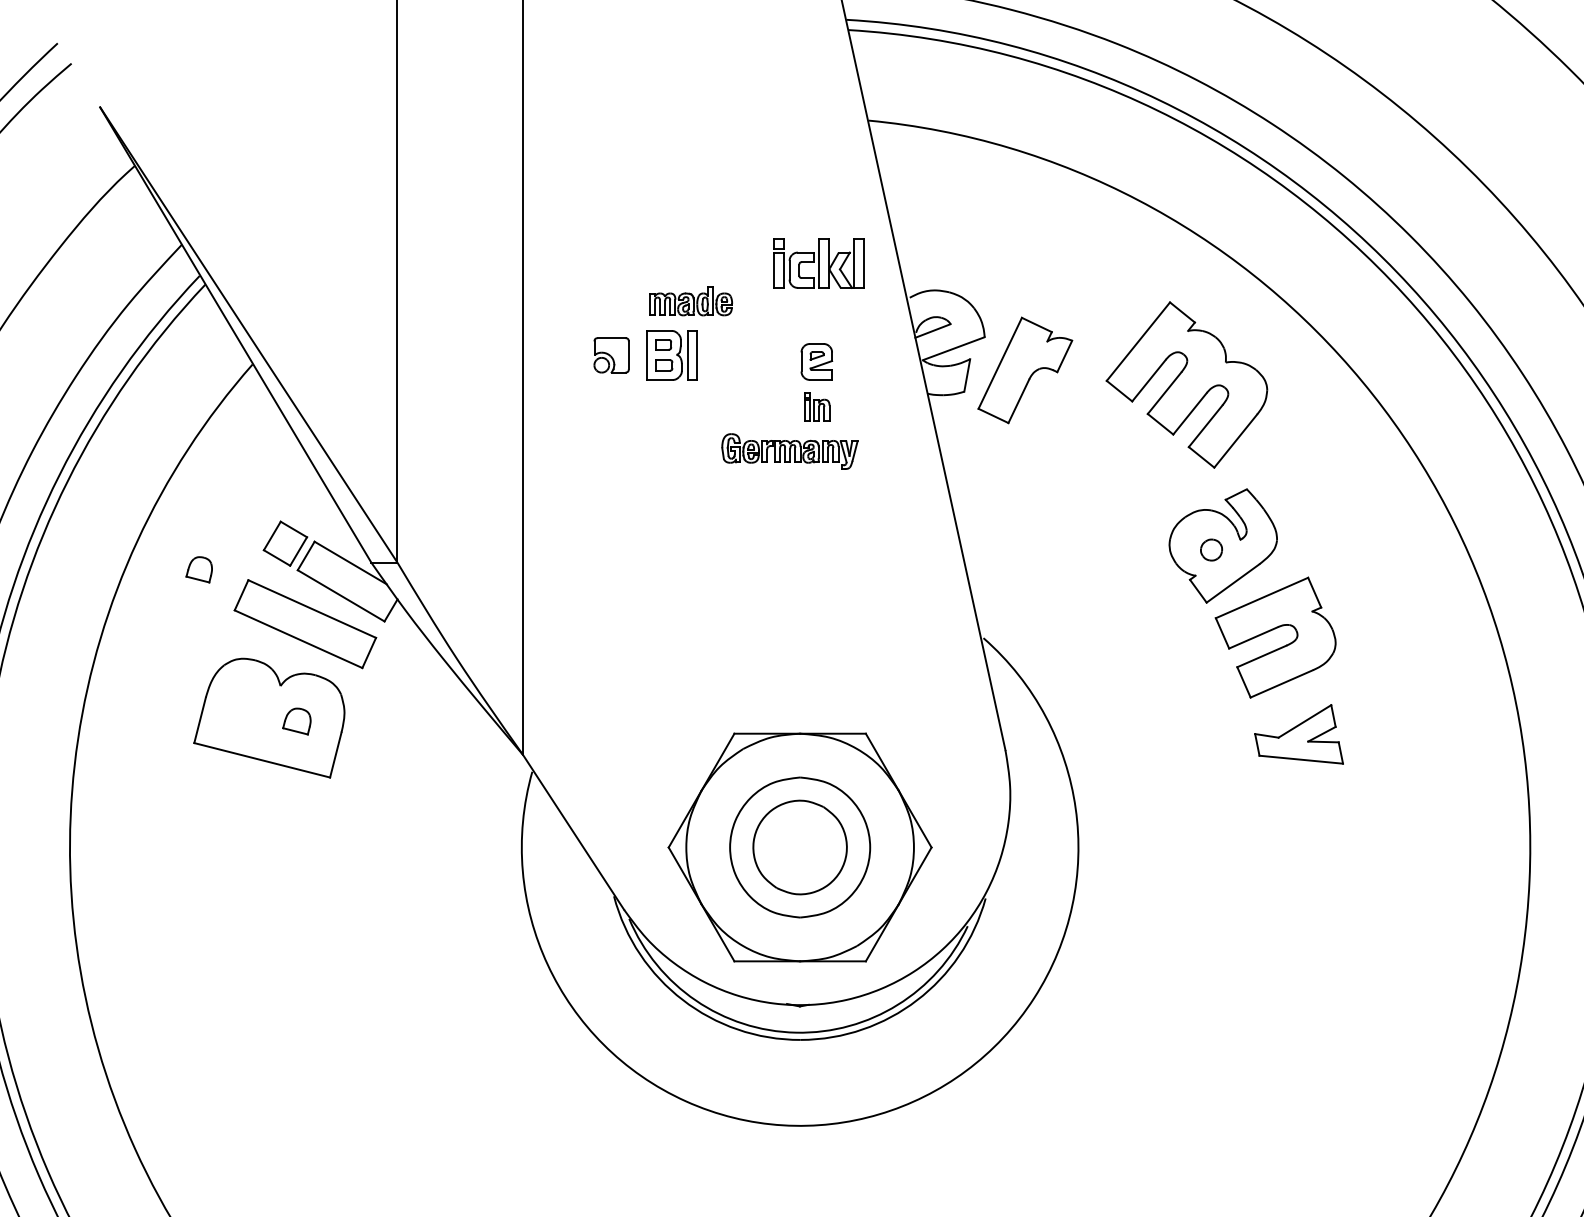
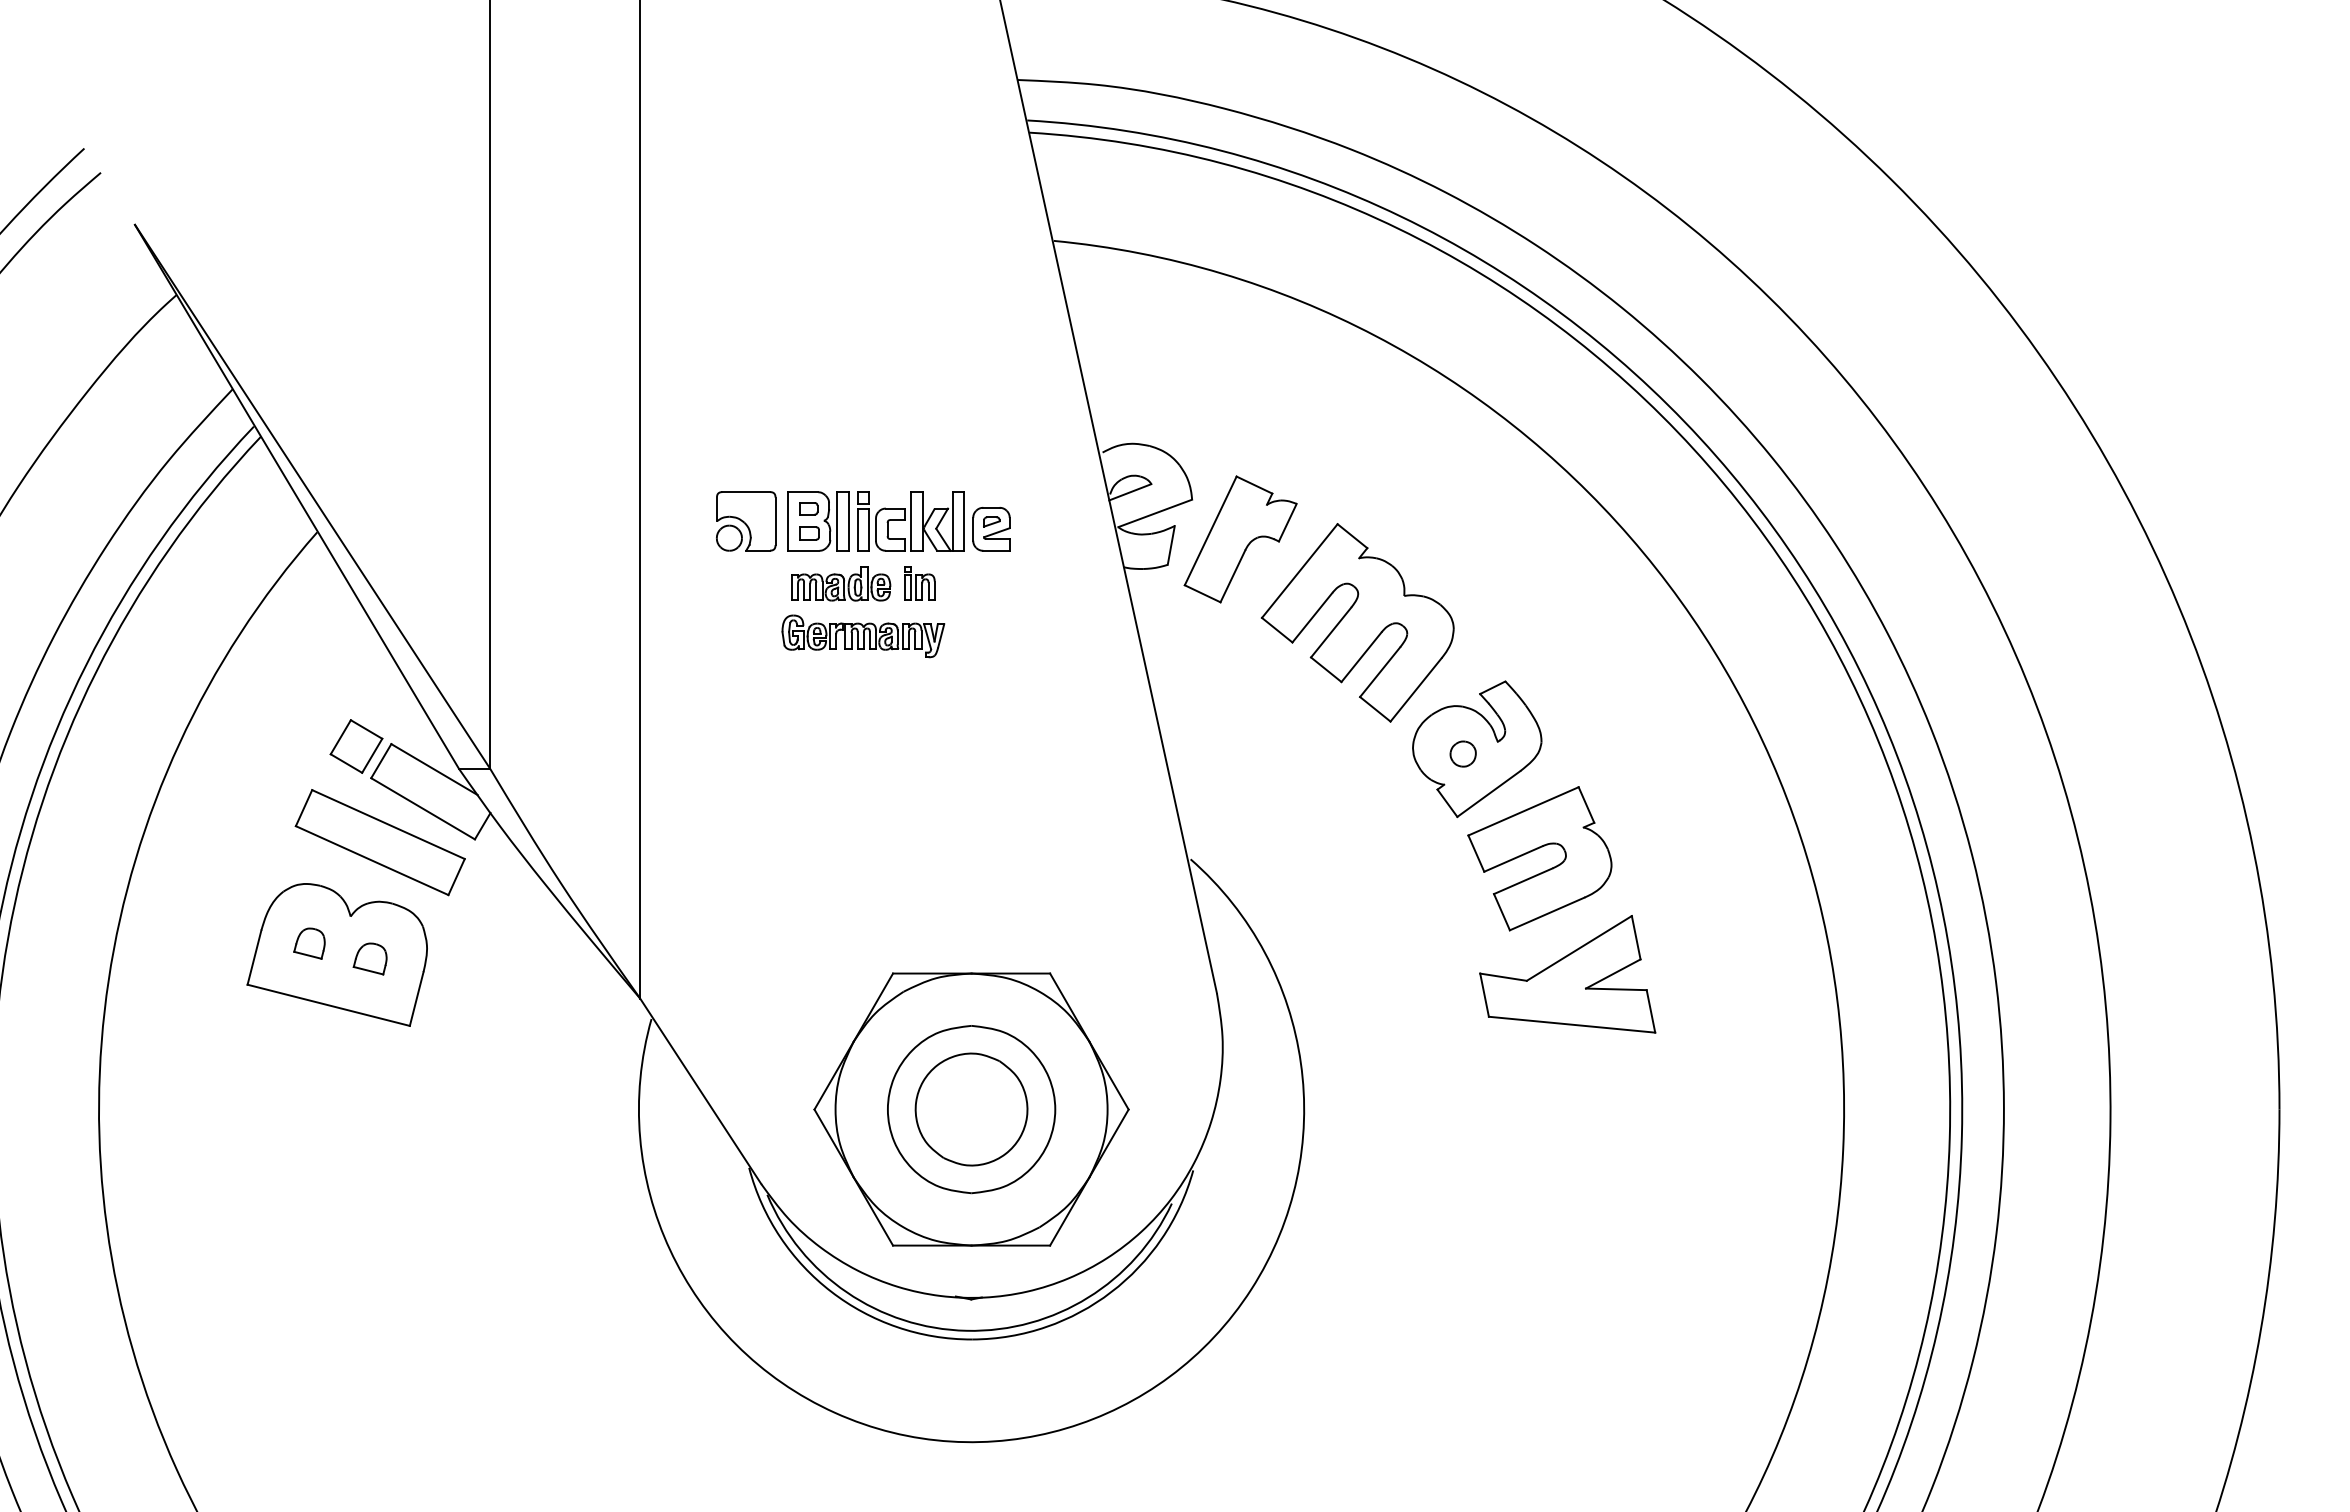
part: (818, 263) -> (910, 521), moved
part: (691, 301) -> (841, 583), moved
part: (611, 355) -> (746, 521), size x1.43
part: (1186, 384) -> (1357, 622), moved
part: (816, 407) -> (919, 583), moved
part: (790, 451) -> (863, 636), moved
part: (199, 569) -> (309, 943), moved
part: (1298, 734) -> (1567, 974), size x1.67

